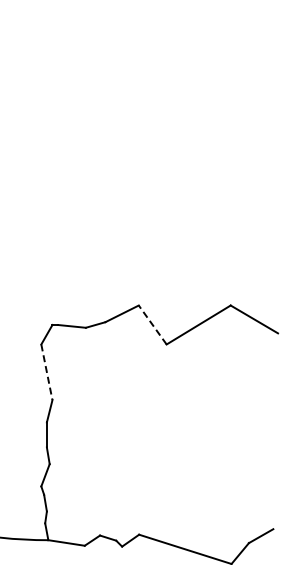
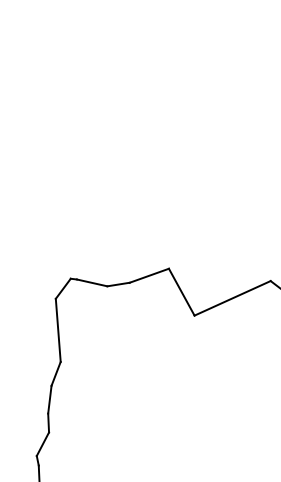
line: (152, 325) -> (181, 292), dashed -> solid
line: (47, 372) -> (58, 330), dashed -> solid

